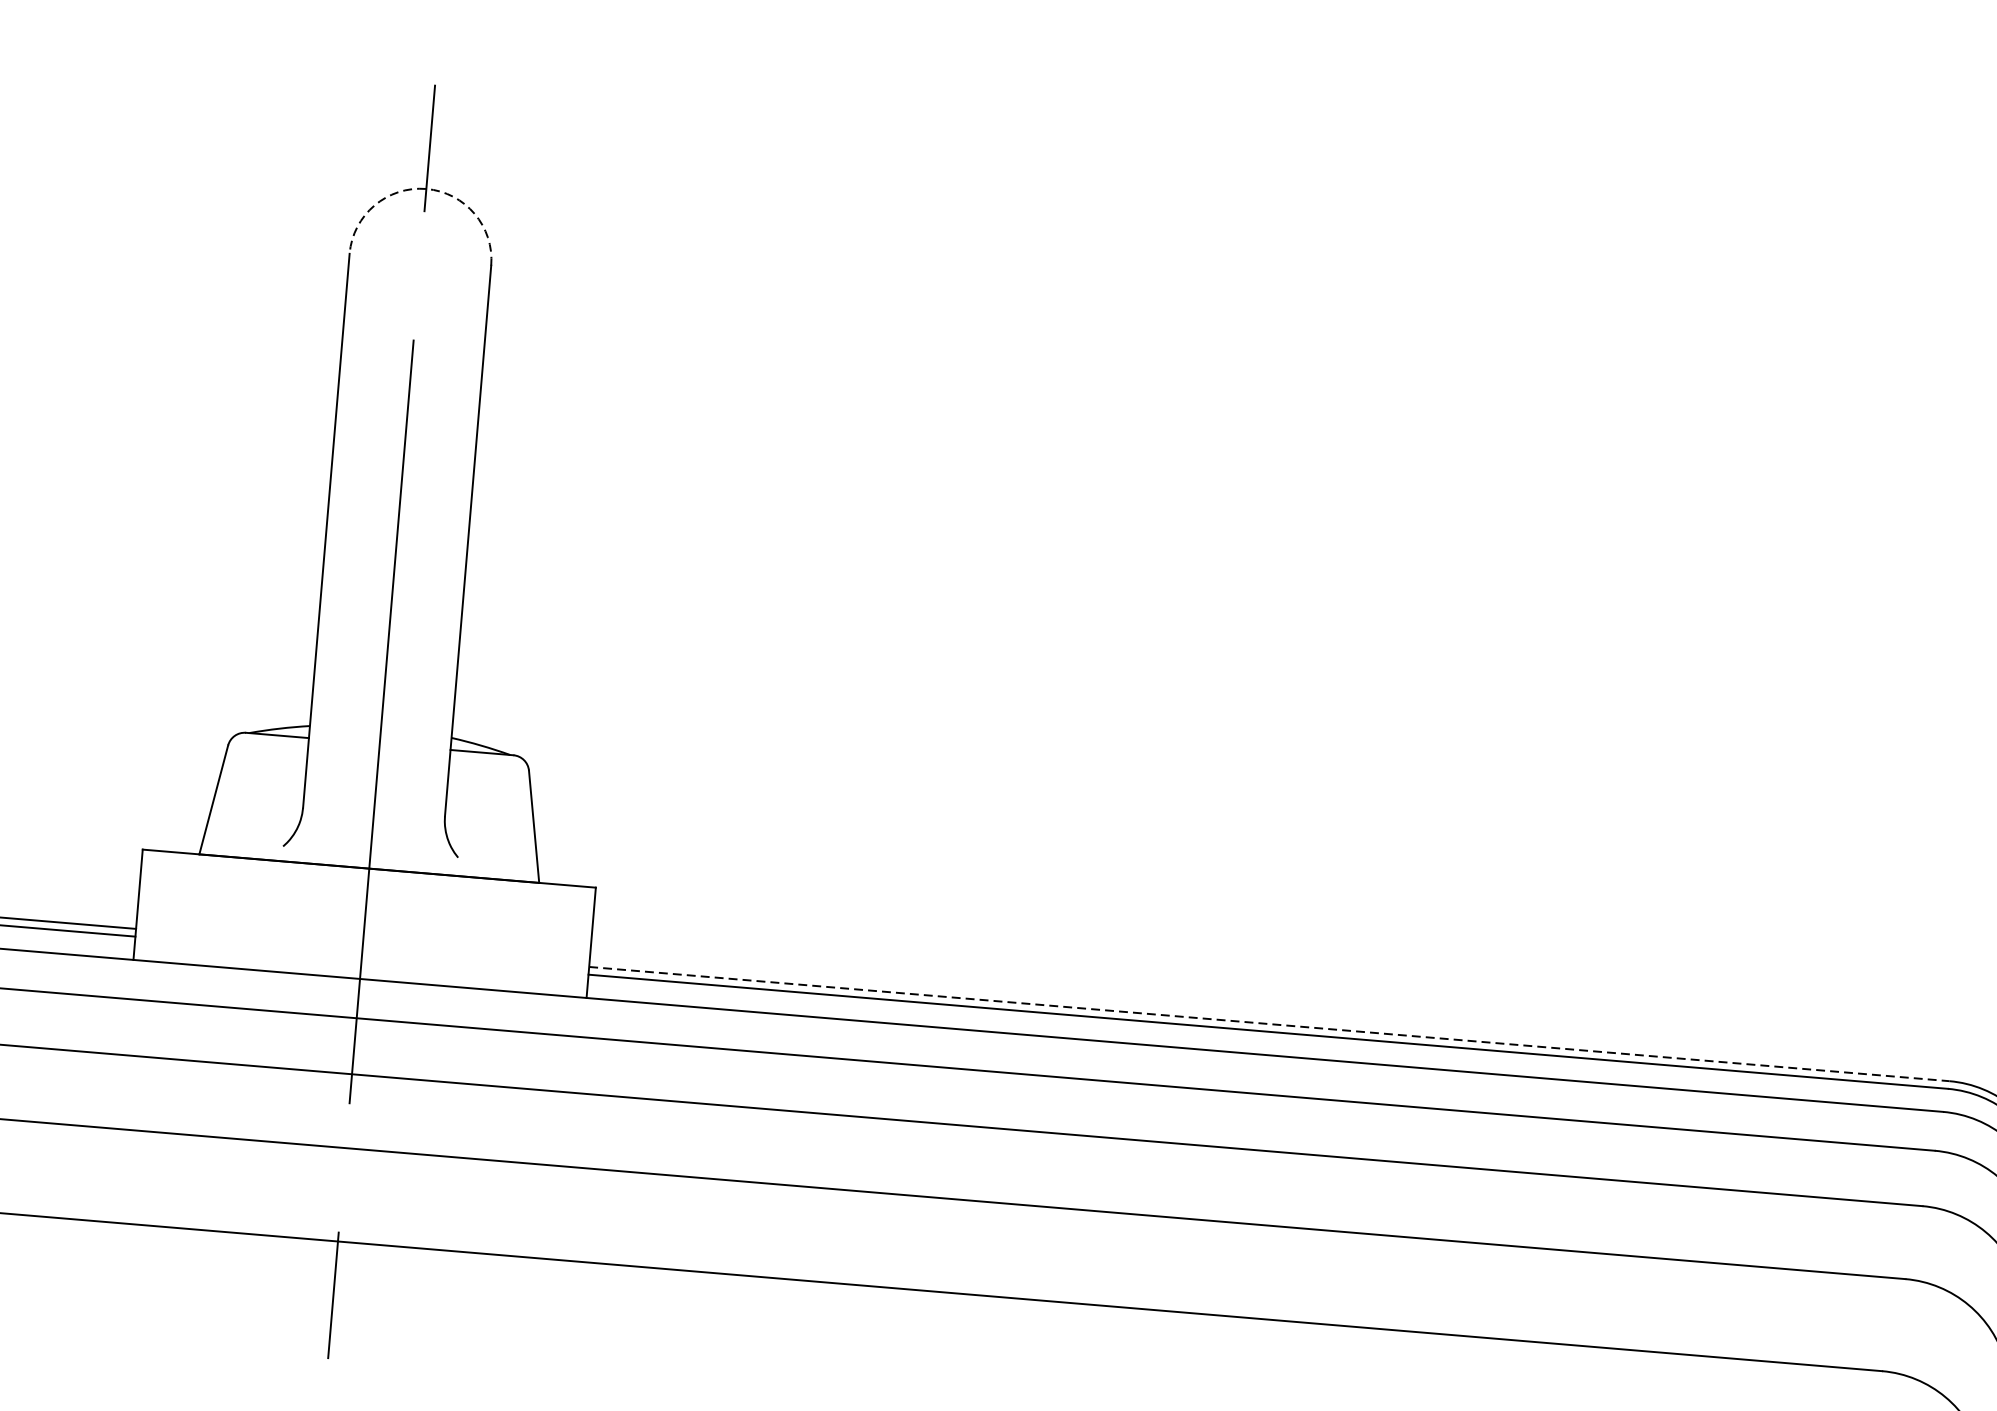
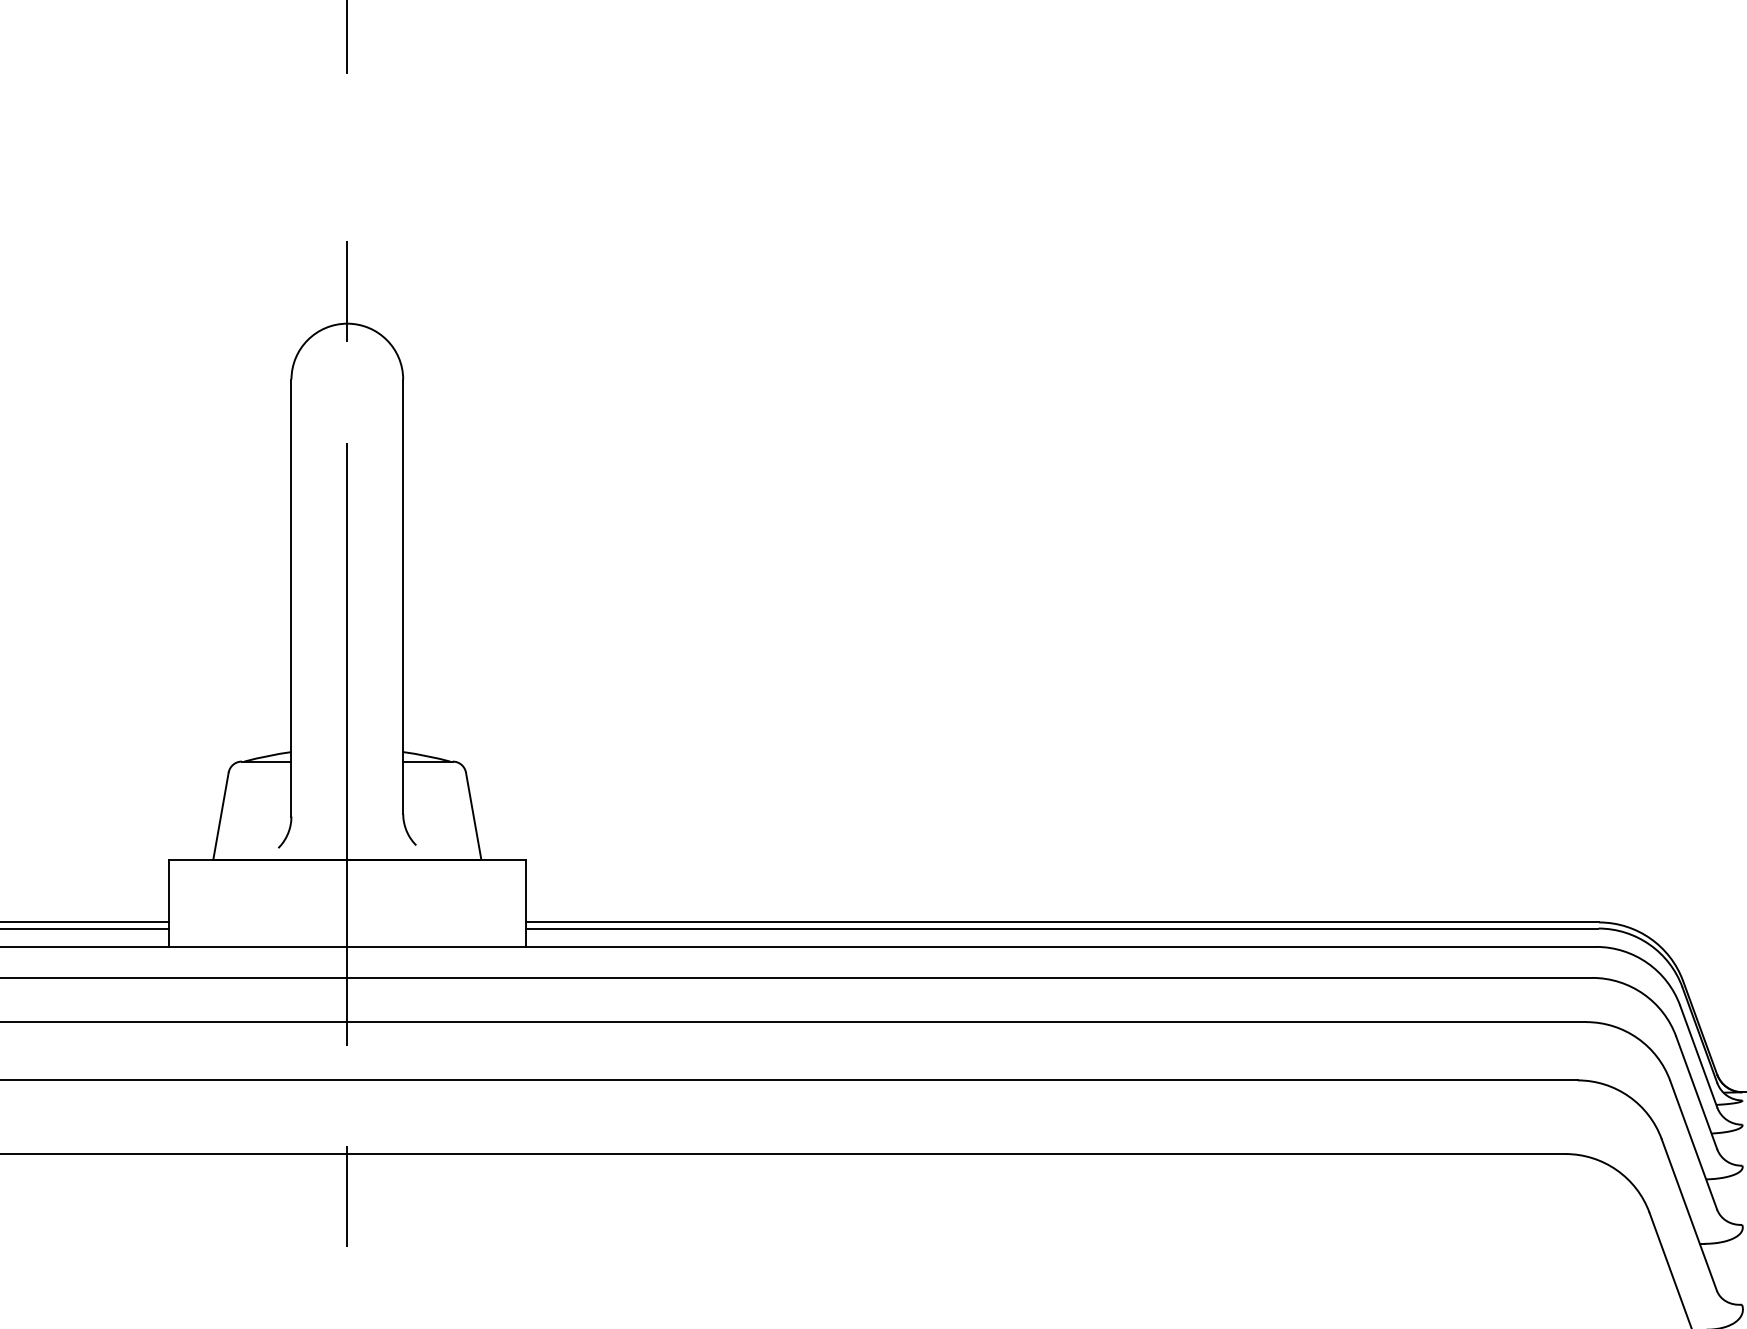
arc: (426, 188) -> (347, 323), dashed -> solid
line: (1269, 1024) -> (1062, 922), dashed -> solid

